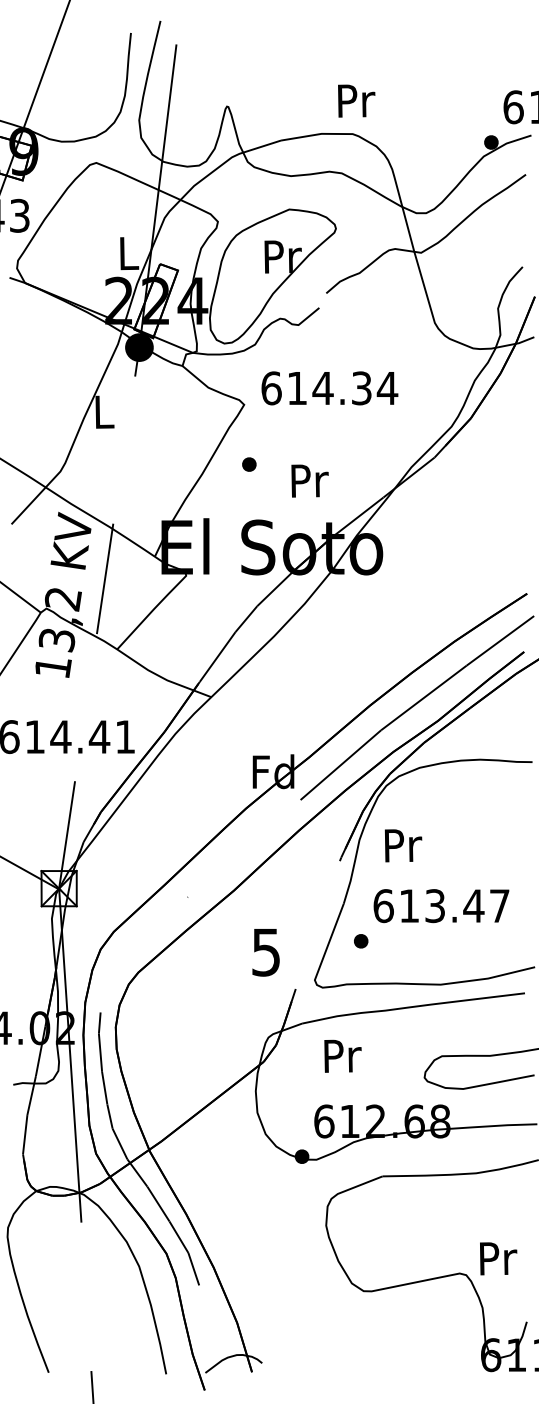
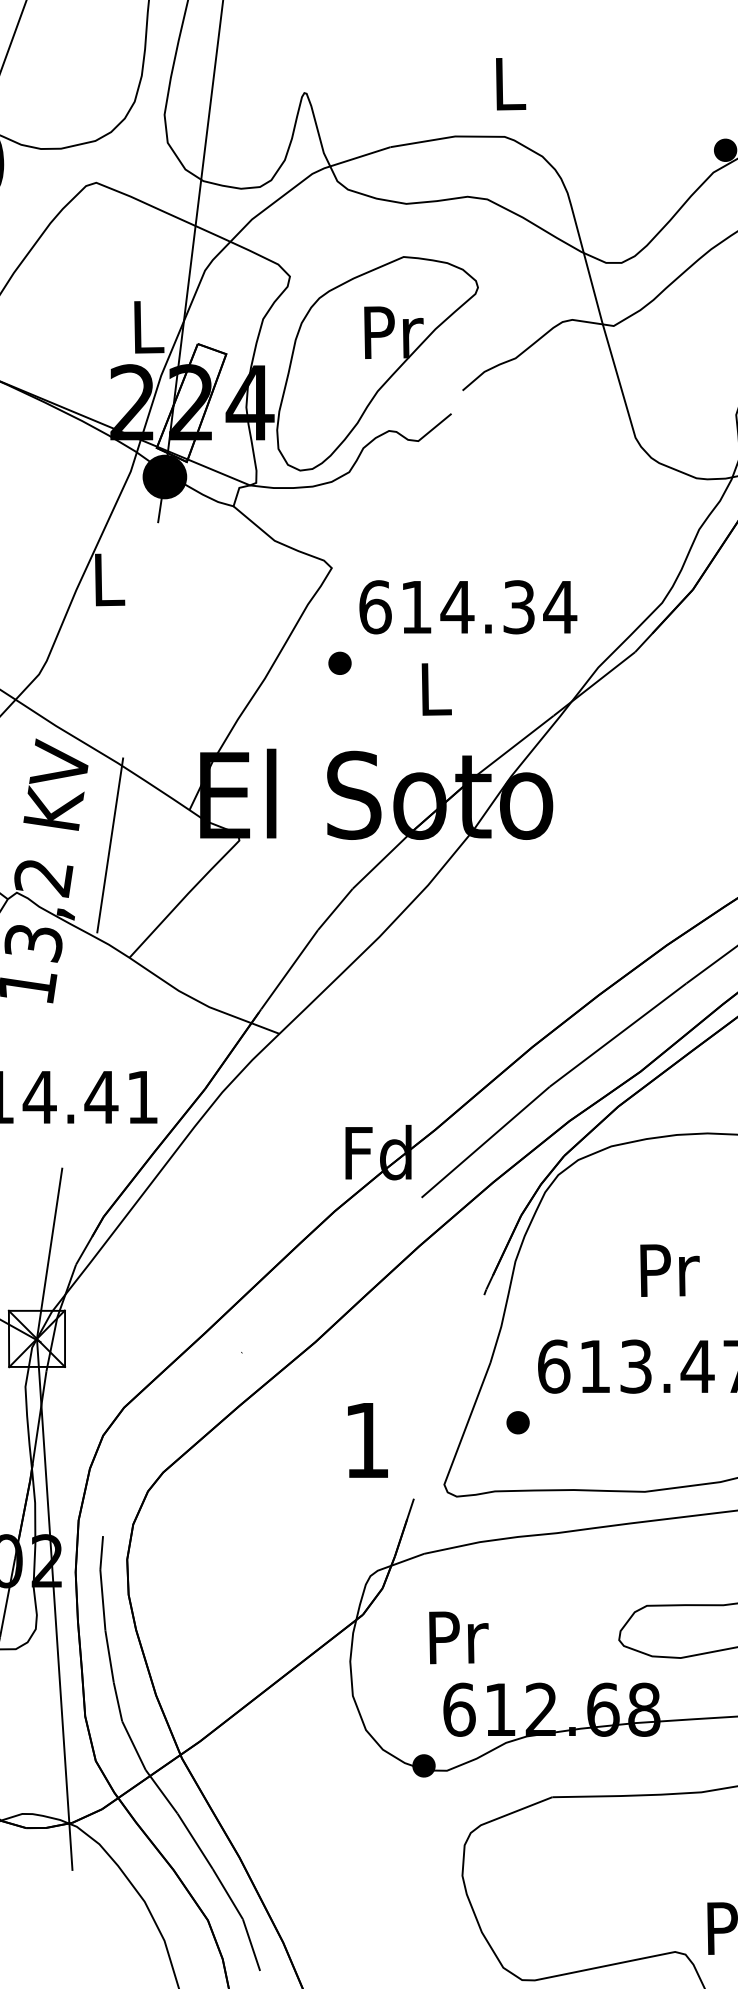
text: (356, 100) -> (510, 83), Pr -> L
text: (329, 388) -> (467, 607), moved
text: (309, 480) -> (435, 688), Pr -> L
text: (403, 845) -> (669, 1270), moved
text: (265, 952) -> (365, 1440), 5 -> 1
text: (342, 1055) -> (458, 1636), moved

